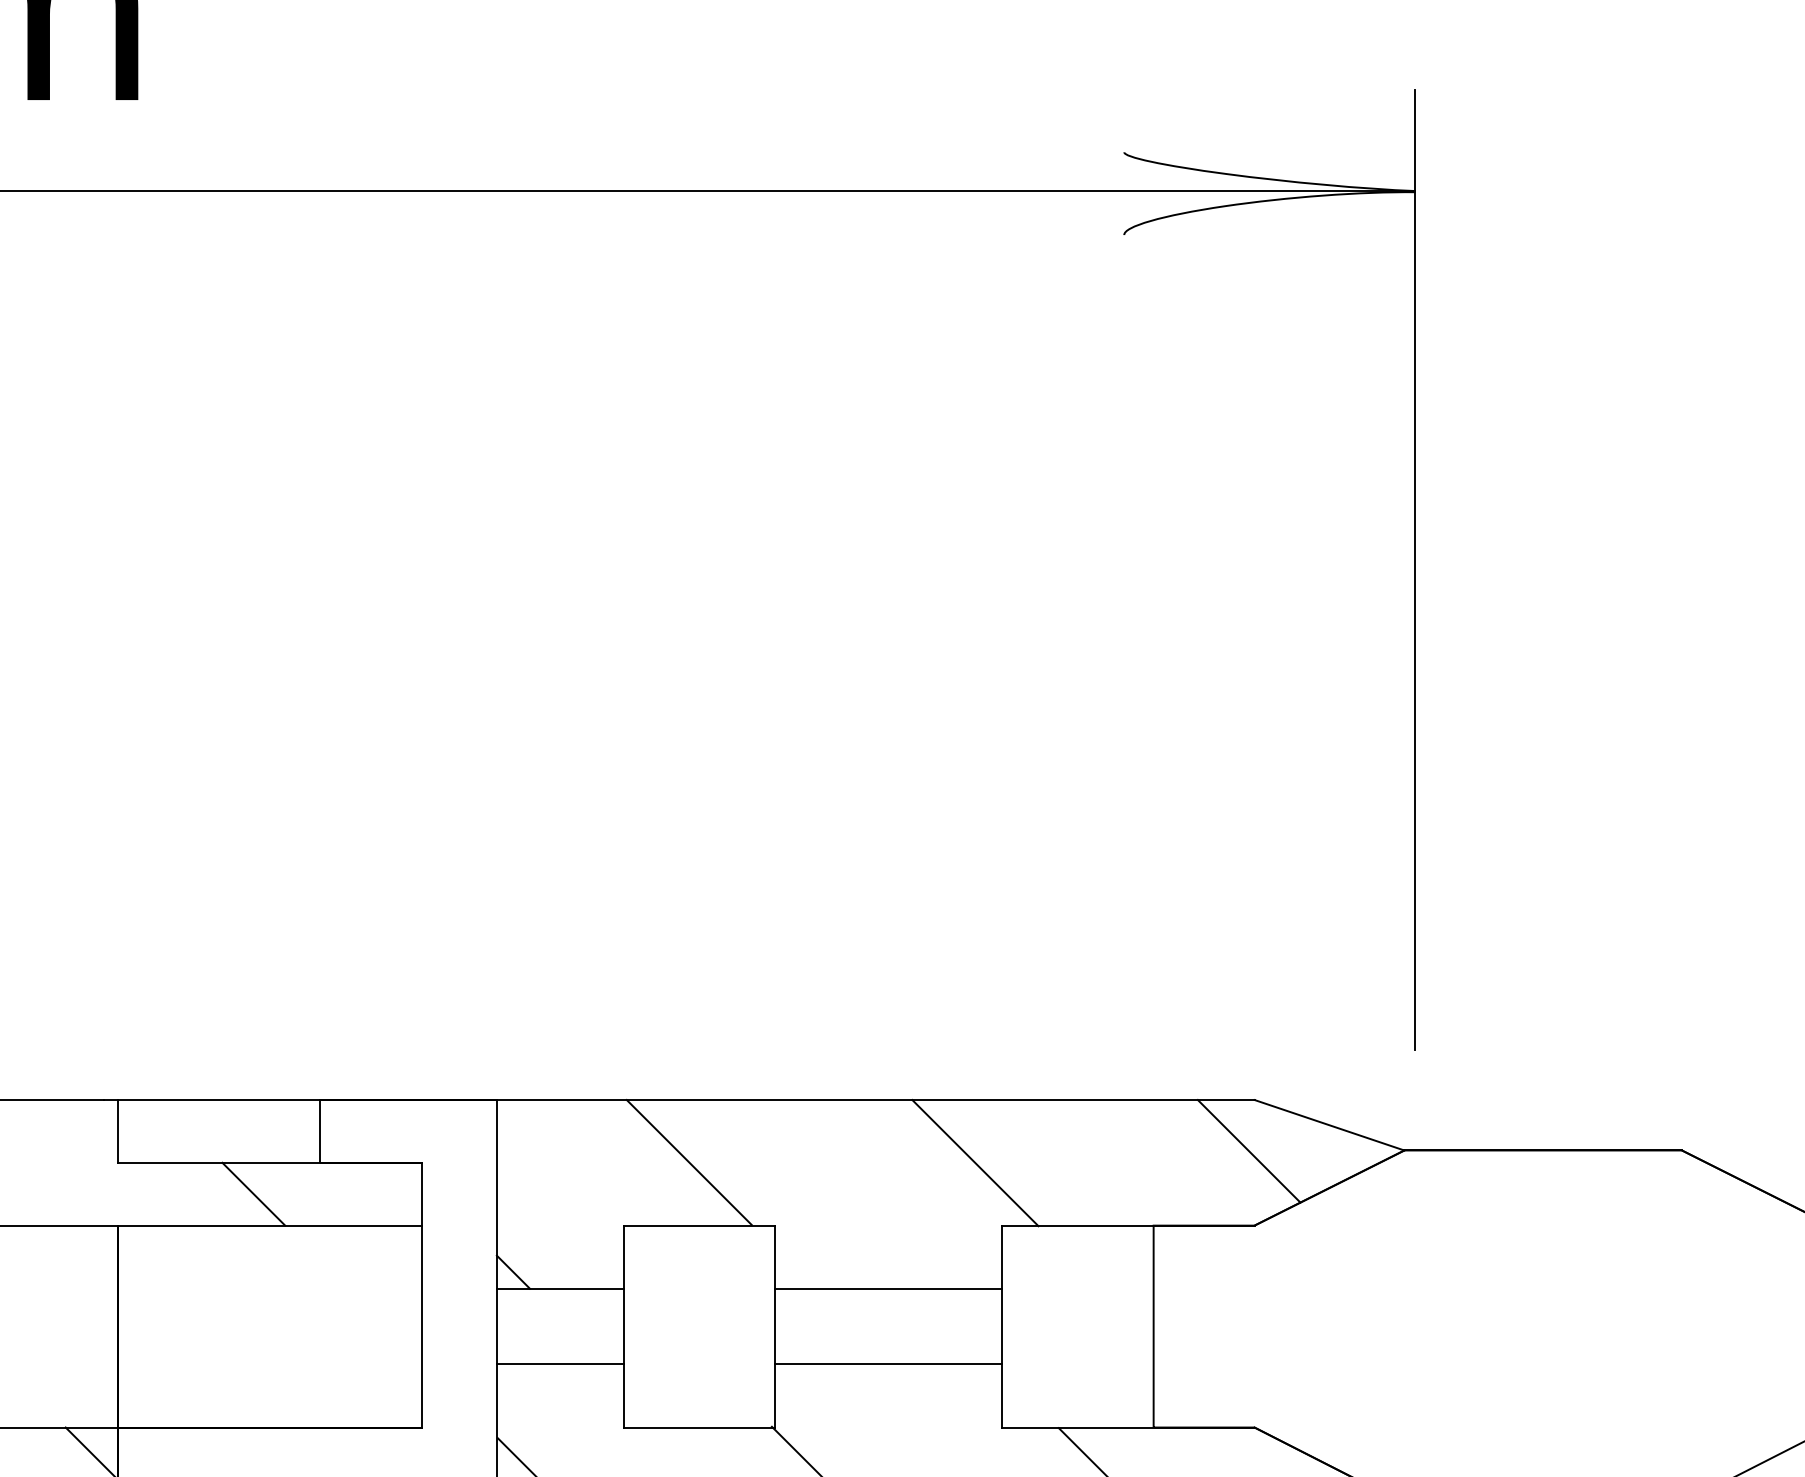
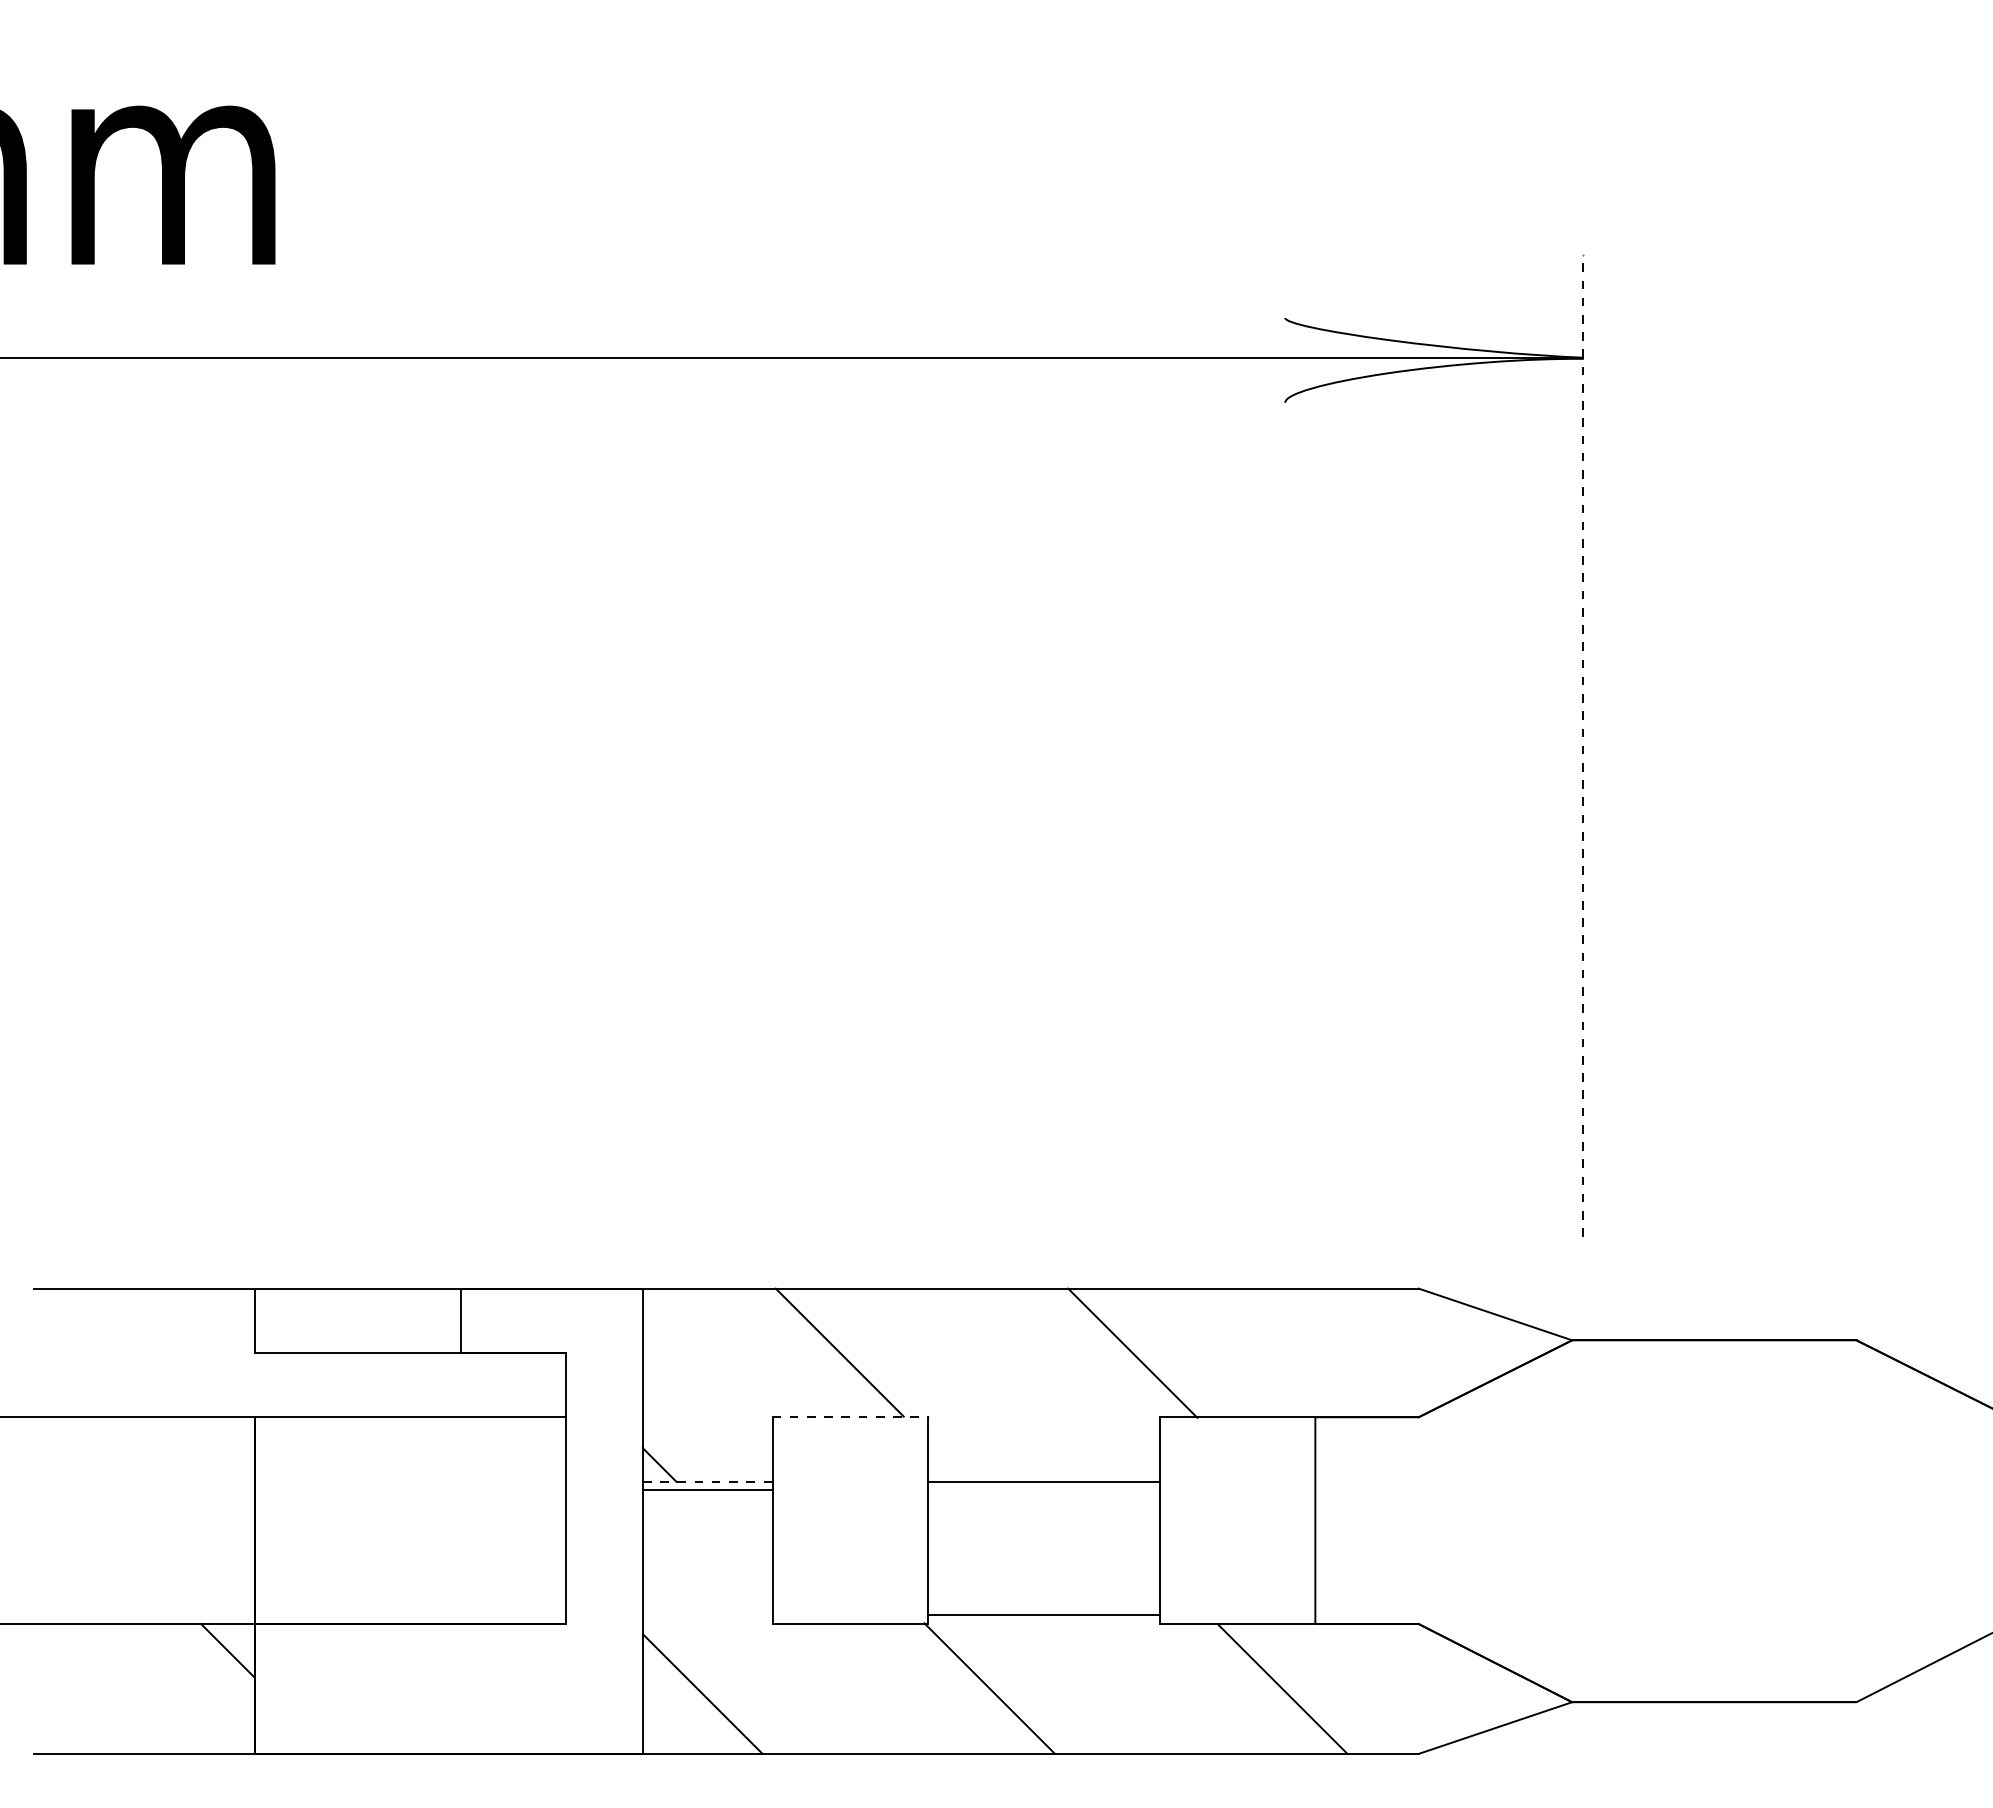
line: (1414, 569) -> (1582, 745), solid -> dashed
line: (1248, 1150) -> (1412, 1340), removed
line: (253, 1193) -> (393, 1384), removed
line: (699, 1225) -> (850, 1417), solid -> dashed
line: (560, 1288) -> (707, 1481), solid -> dashed
line: (560, 1364) -> (707, 1490), moved
line: (888, 1364) -> (1043, 1615), moved

